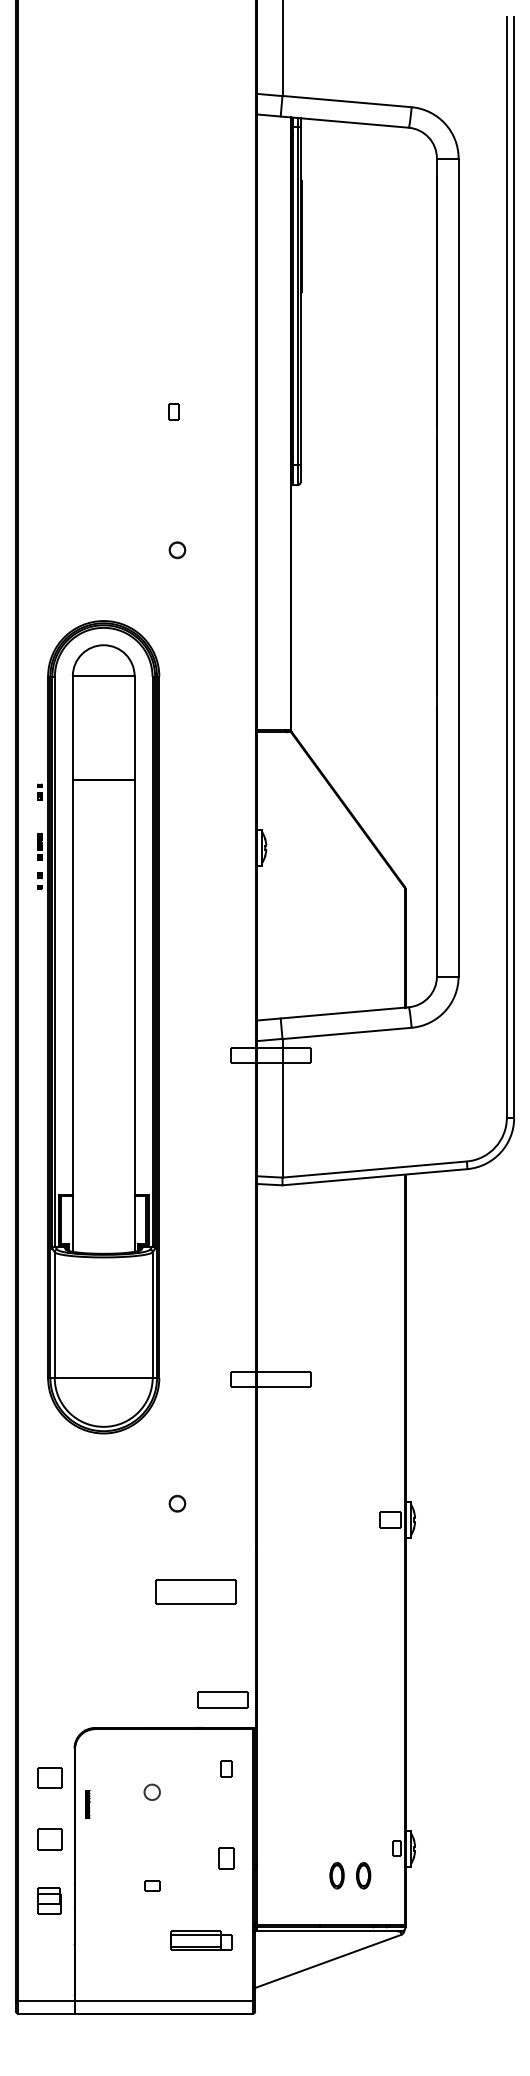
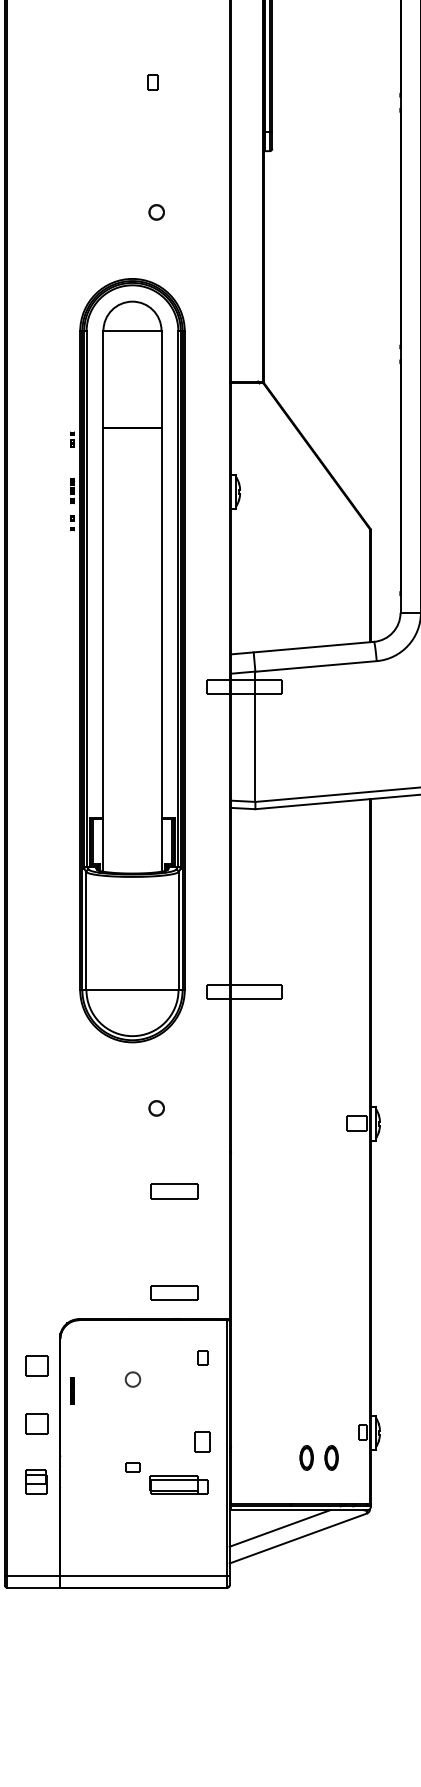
part: (98, 1027) -> (127, 660), moved
part: (195, 1591) -> (173, 1190), size x0.62
part: (222, 1699) -> (173, 1292), moved
part: (201, 1940) -> (179, 1484), moved
line: (308, 1950) -> (279, 1528), added

